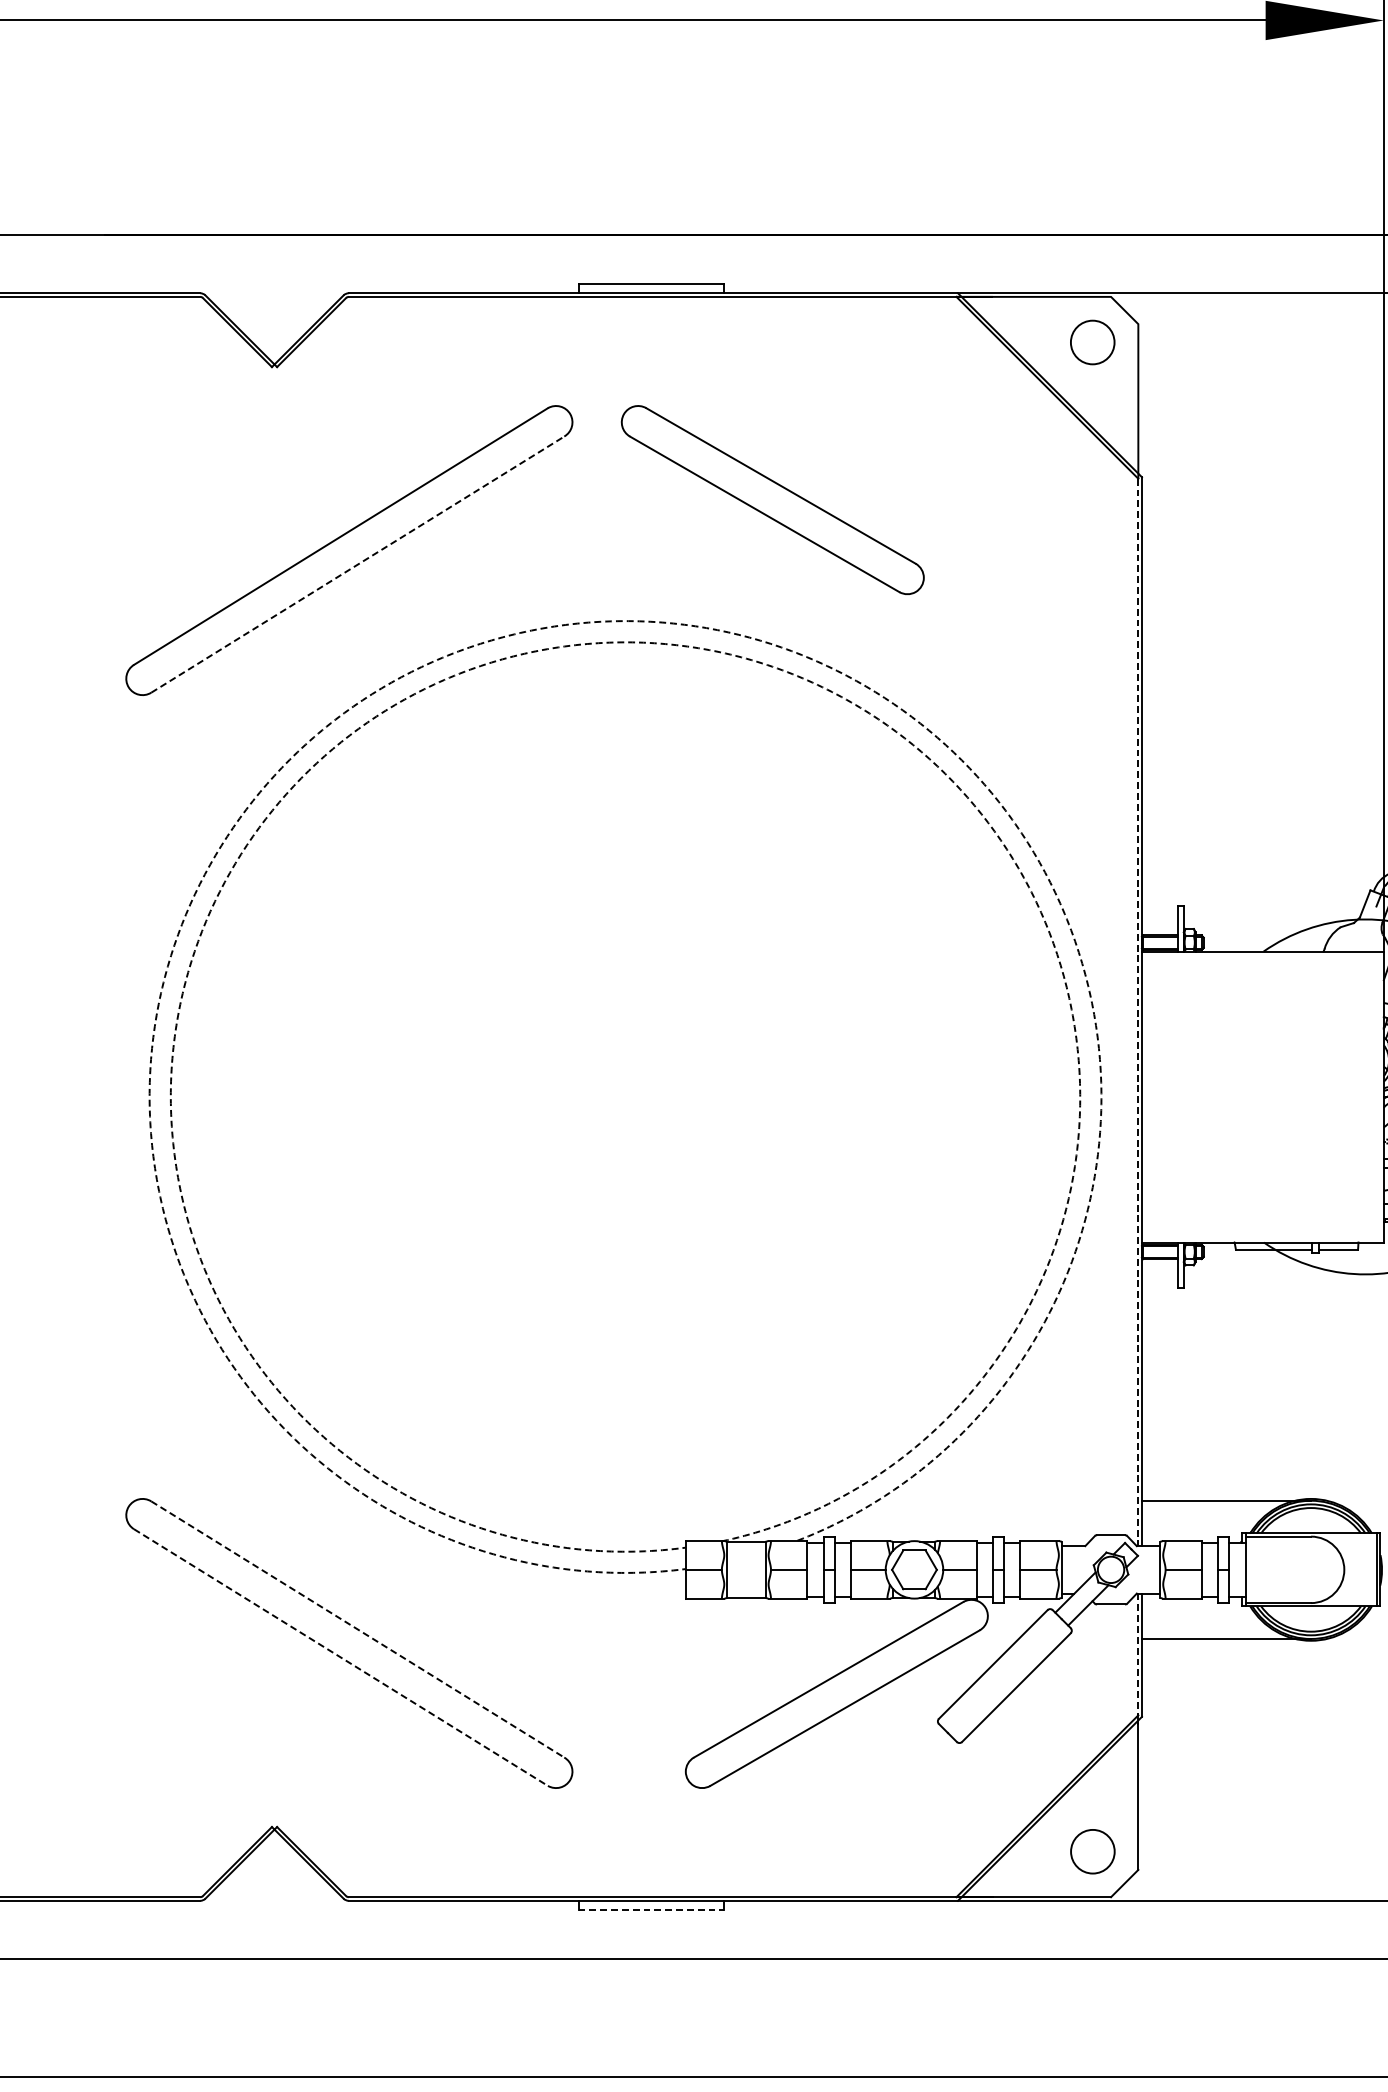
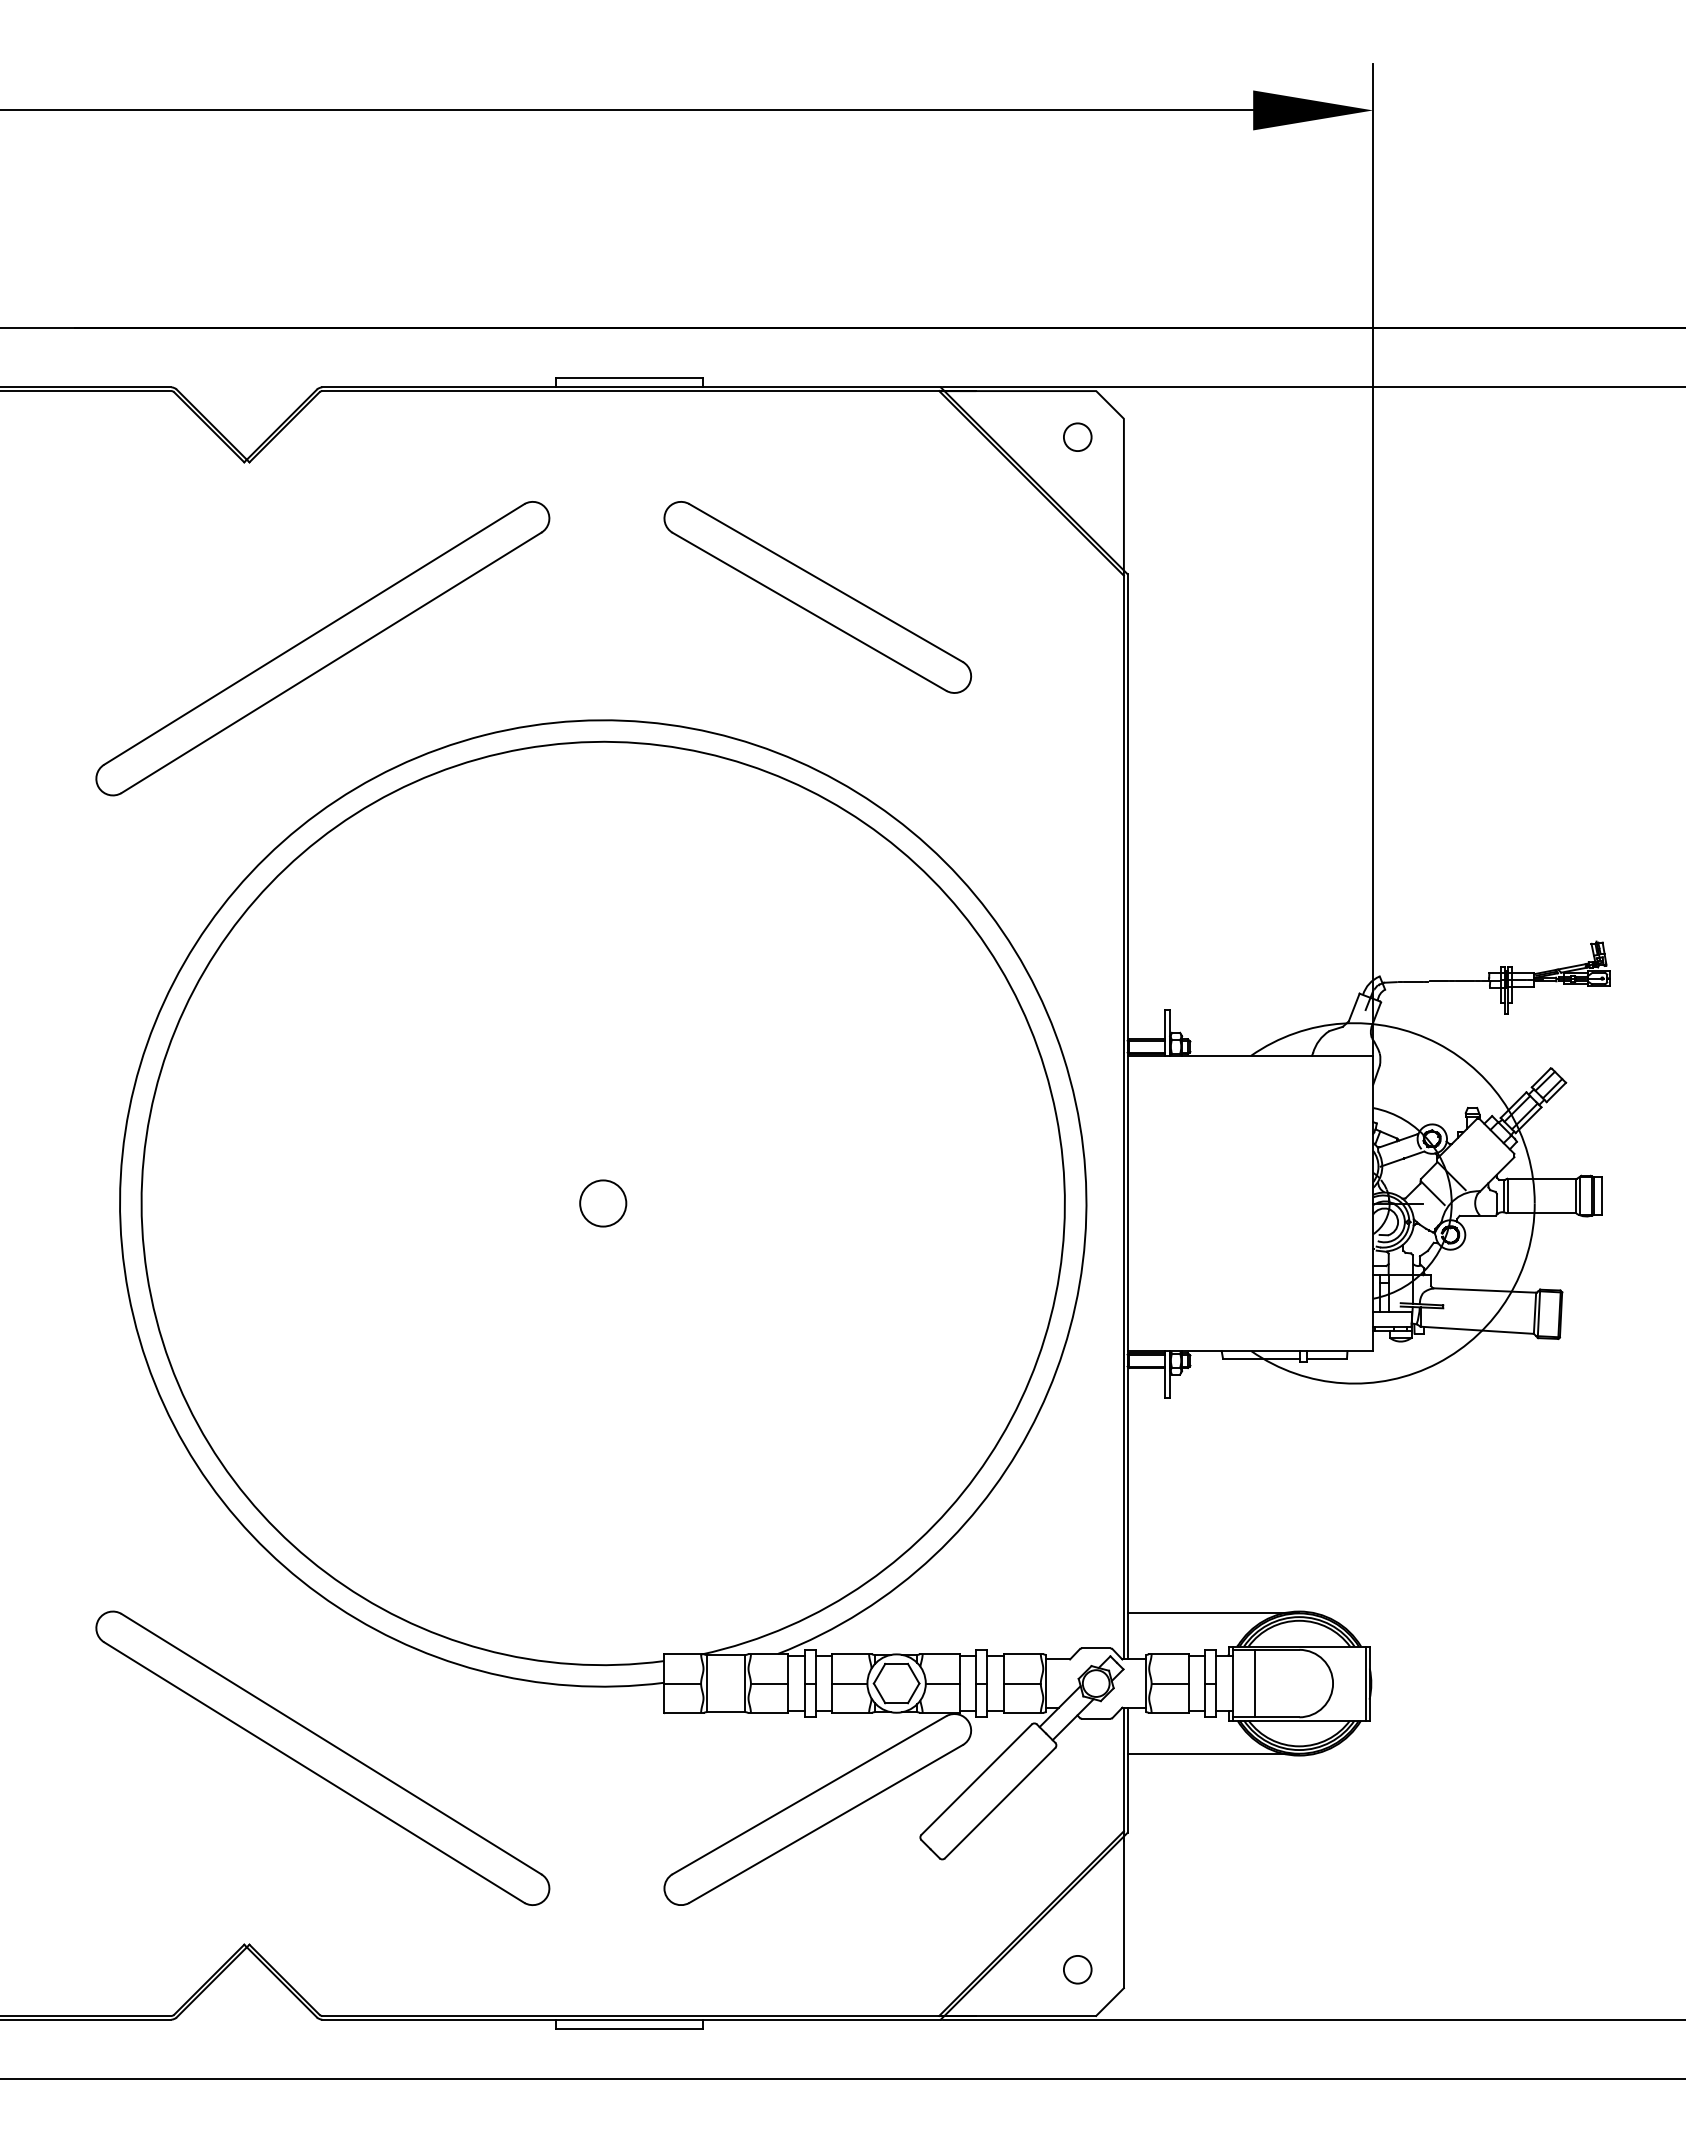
circle: (1092, 341) -> (1077, 436), size x0.62
part: (772, 500) -> (817, 597), moved
line: (357, 564) -> (331, 662), dashed -> solid
arc: (508, 636) -> (484, 735), dashed -> solid
arc: (546, 648) -> (523, 748), dashed -> solid
line: (1137, 1012) -> (1123, 1117), dashed -> solid
circle: (625, 1097) -> (603, 1203), added
line: (1267, 1569) -> (1255, 1683), added
line: (357, 1629) -> (331, 1744), dashed -> solid
line: (1137, 1654) -> (1123, 1769), dashed -> solid
line: (341, 1657) -> (314, 1772), dashed -> solid
circle: (1092, 1851) -> (1077, 1969), size x0.62
line: (651, 1909) -> (629, 2028), dashed -> solid

